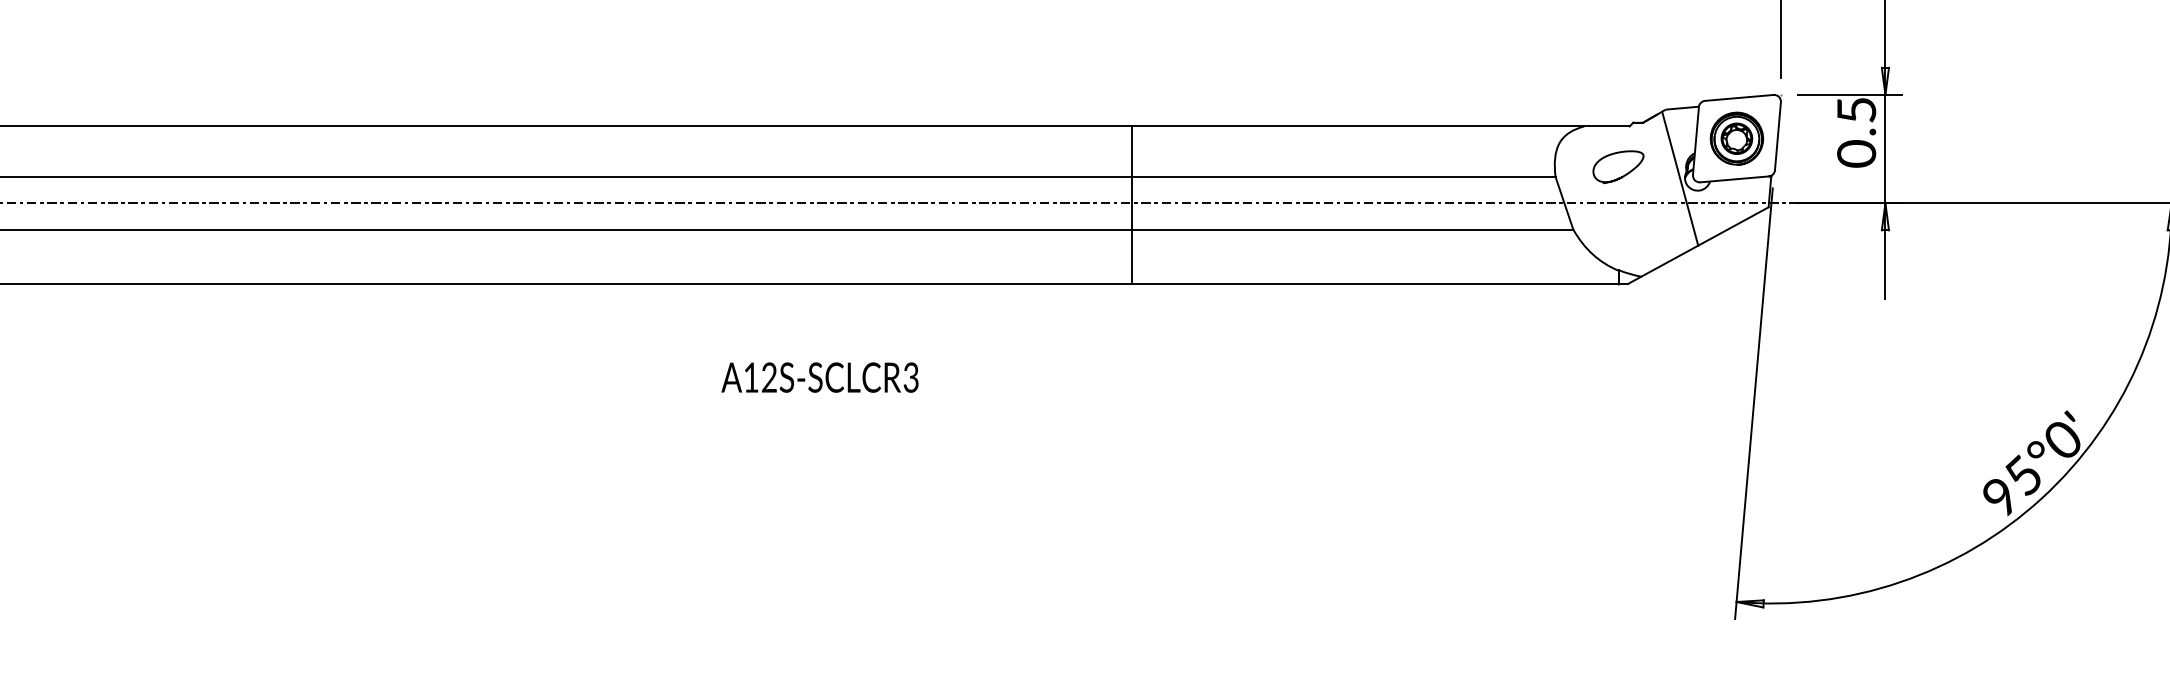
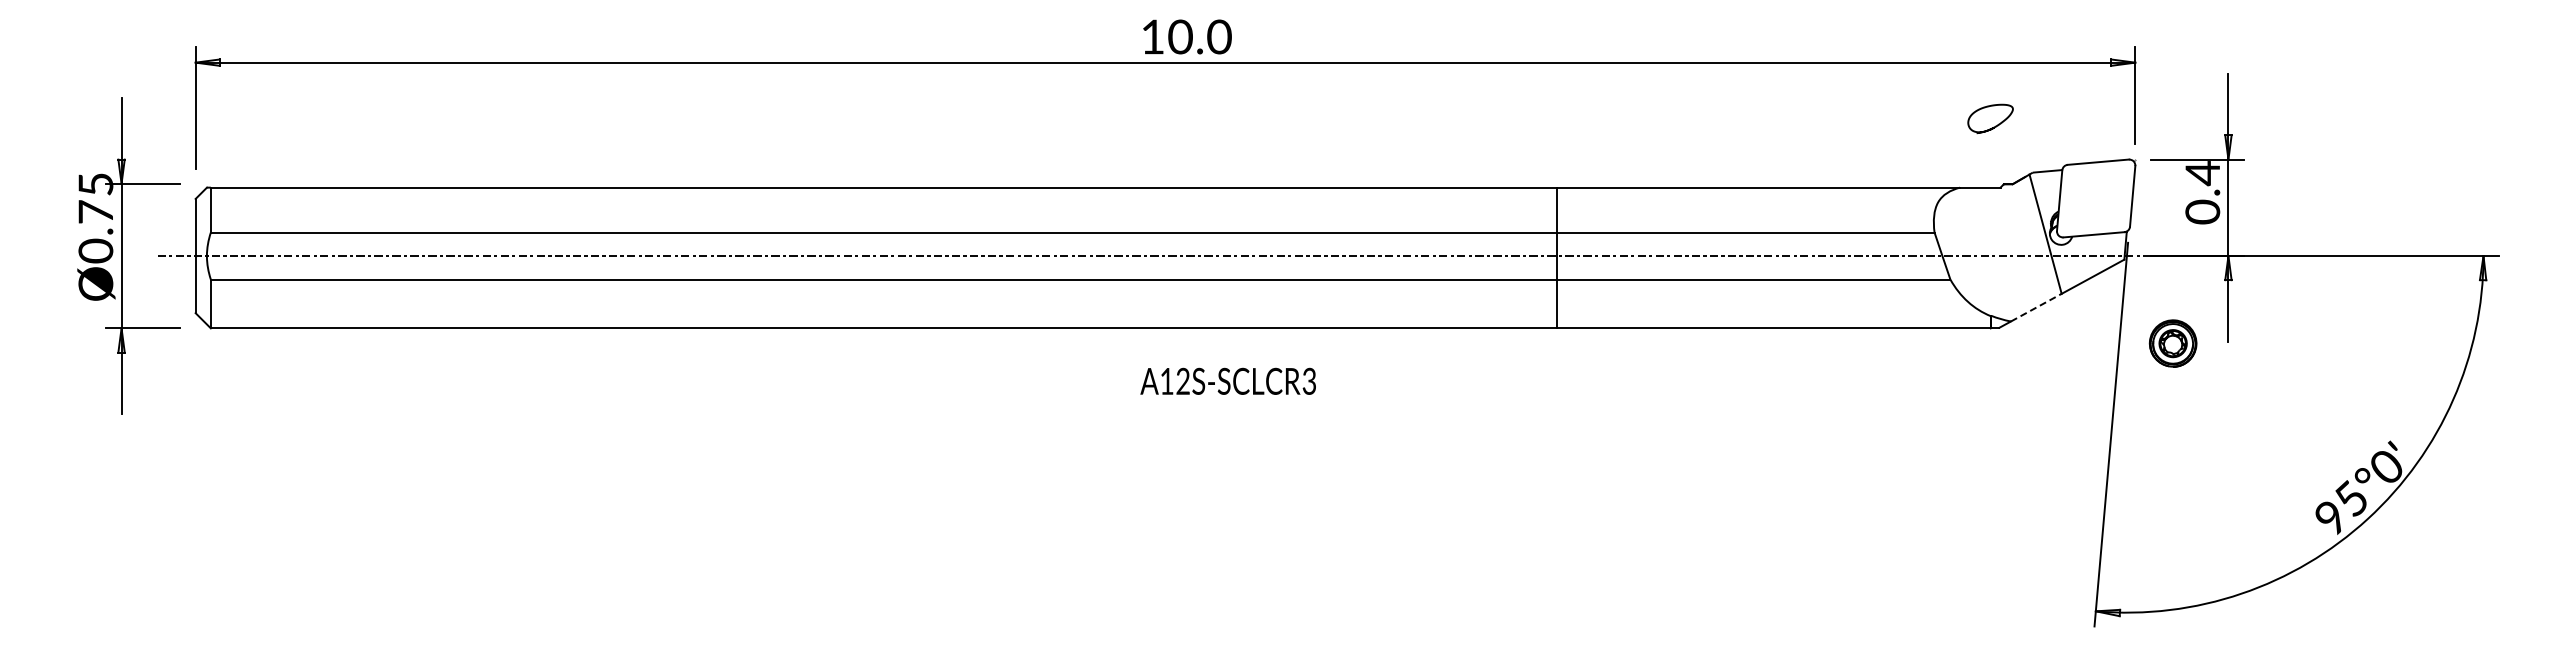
text: (1856, 110) -> (2202, 173), 0.5 -> 0.4
part: (1736, 138) -> (2172, 343), moved
curve: (1621, 175) -> (1993, 126), moved
line: (1669, 260) -> (2036, 307), solid -> dashed
text: (819, 376) -> (1227, 380), moved

